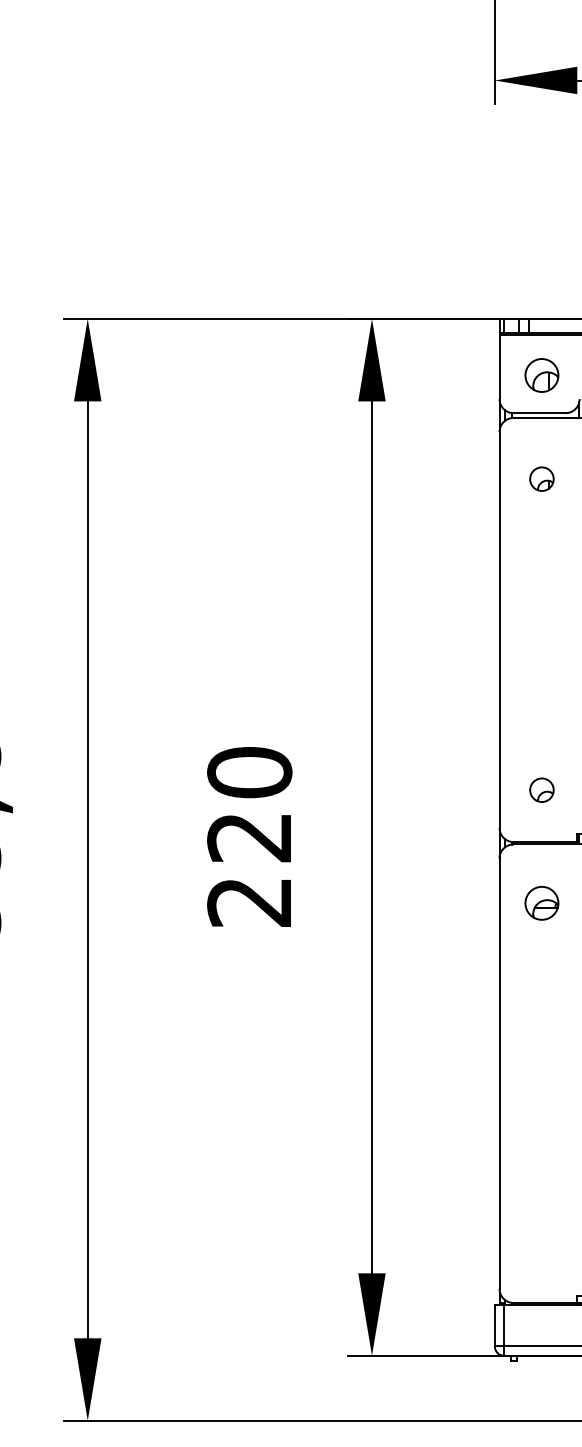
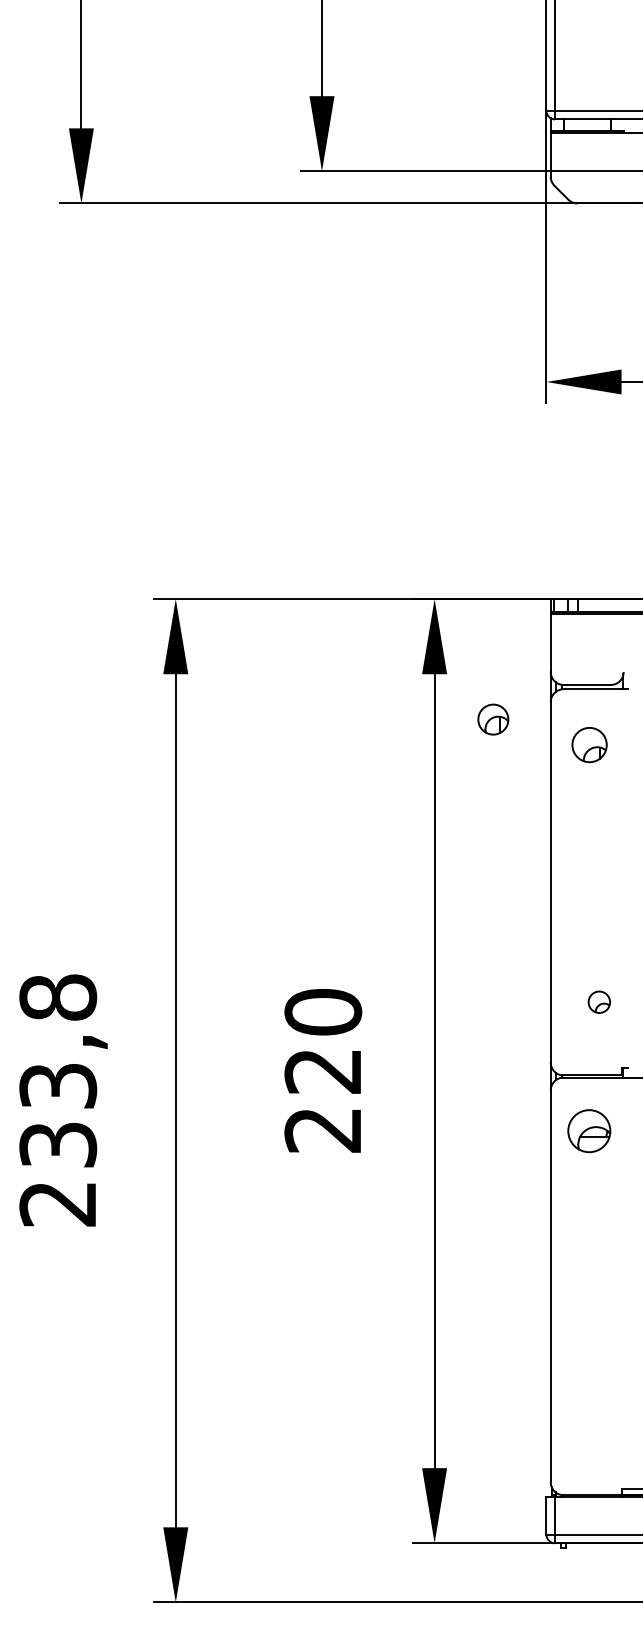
part: (542, 375) -> (493, 719), moved
part: (540, 478) -> (588, 744), size x1.6
part: (540, 789) -> (598, 1001), moved
part: (542, 903) -> (589, 1131), size x1.4

